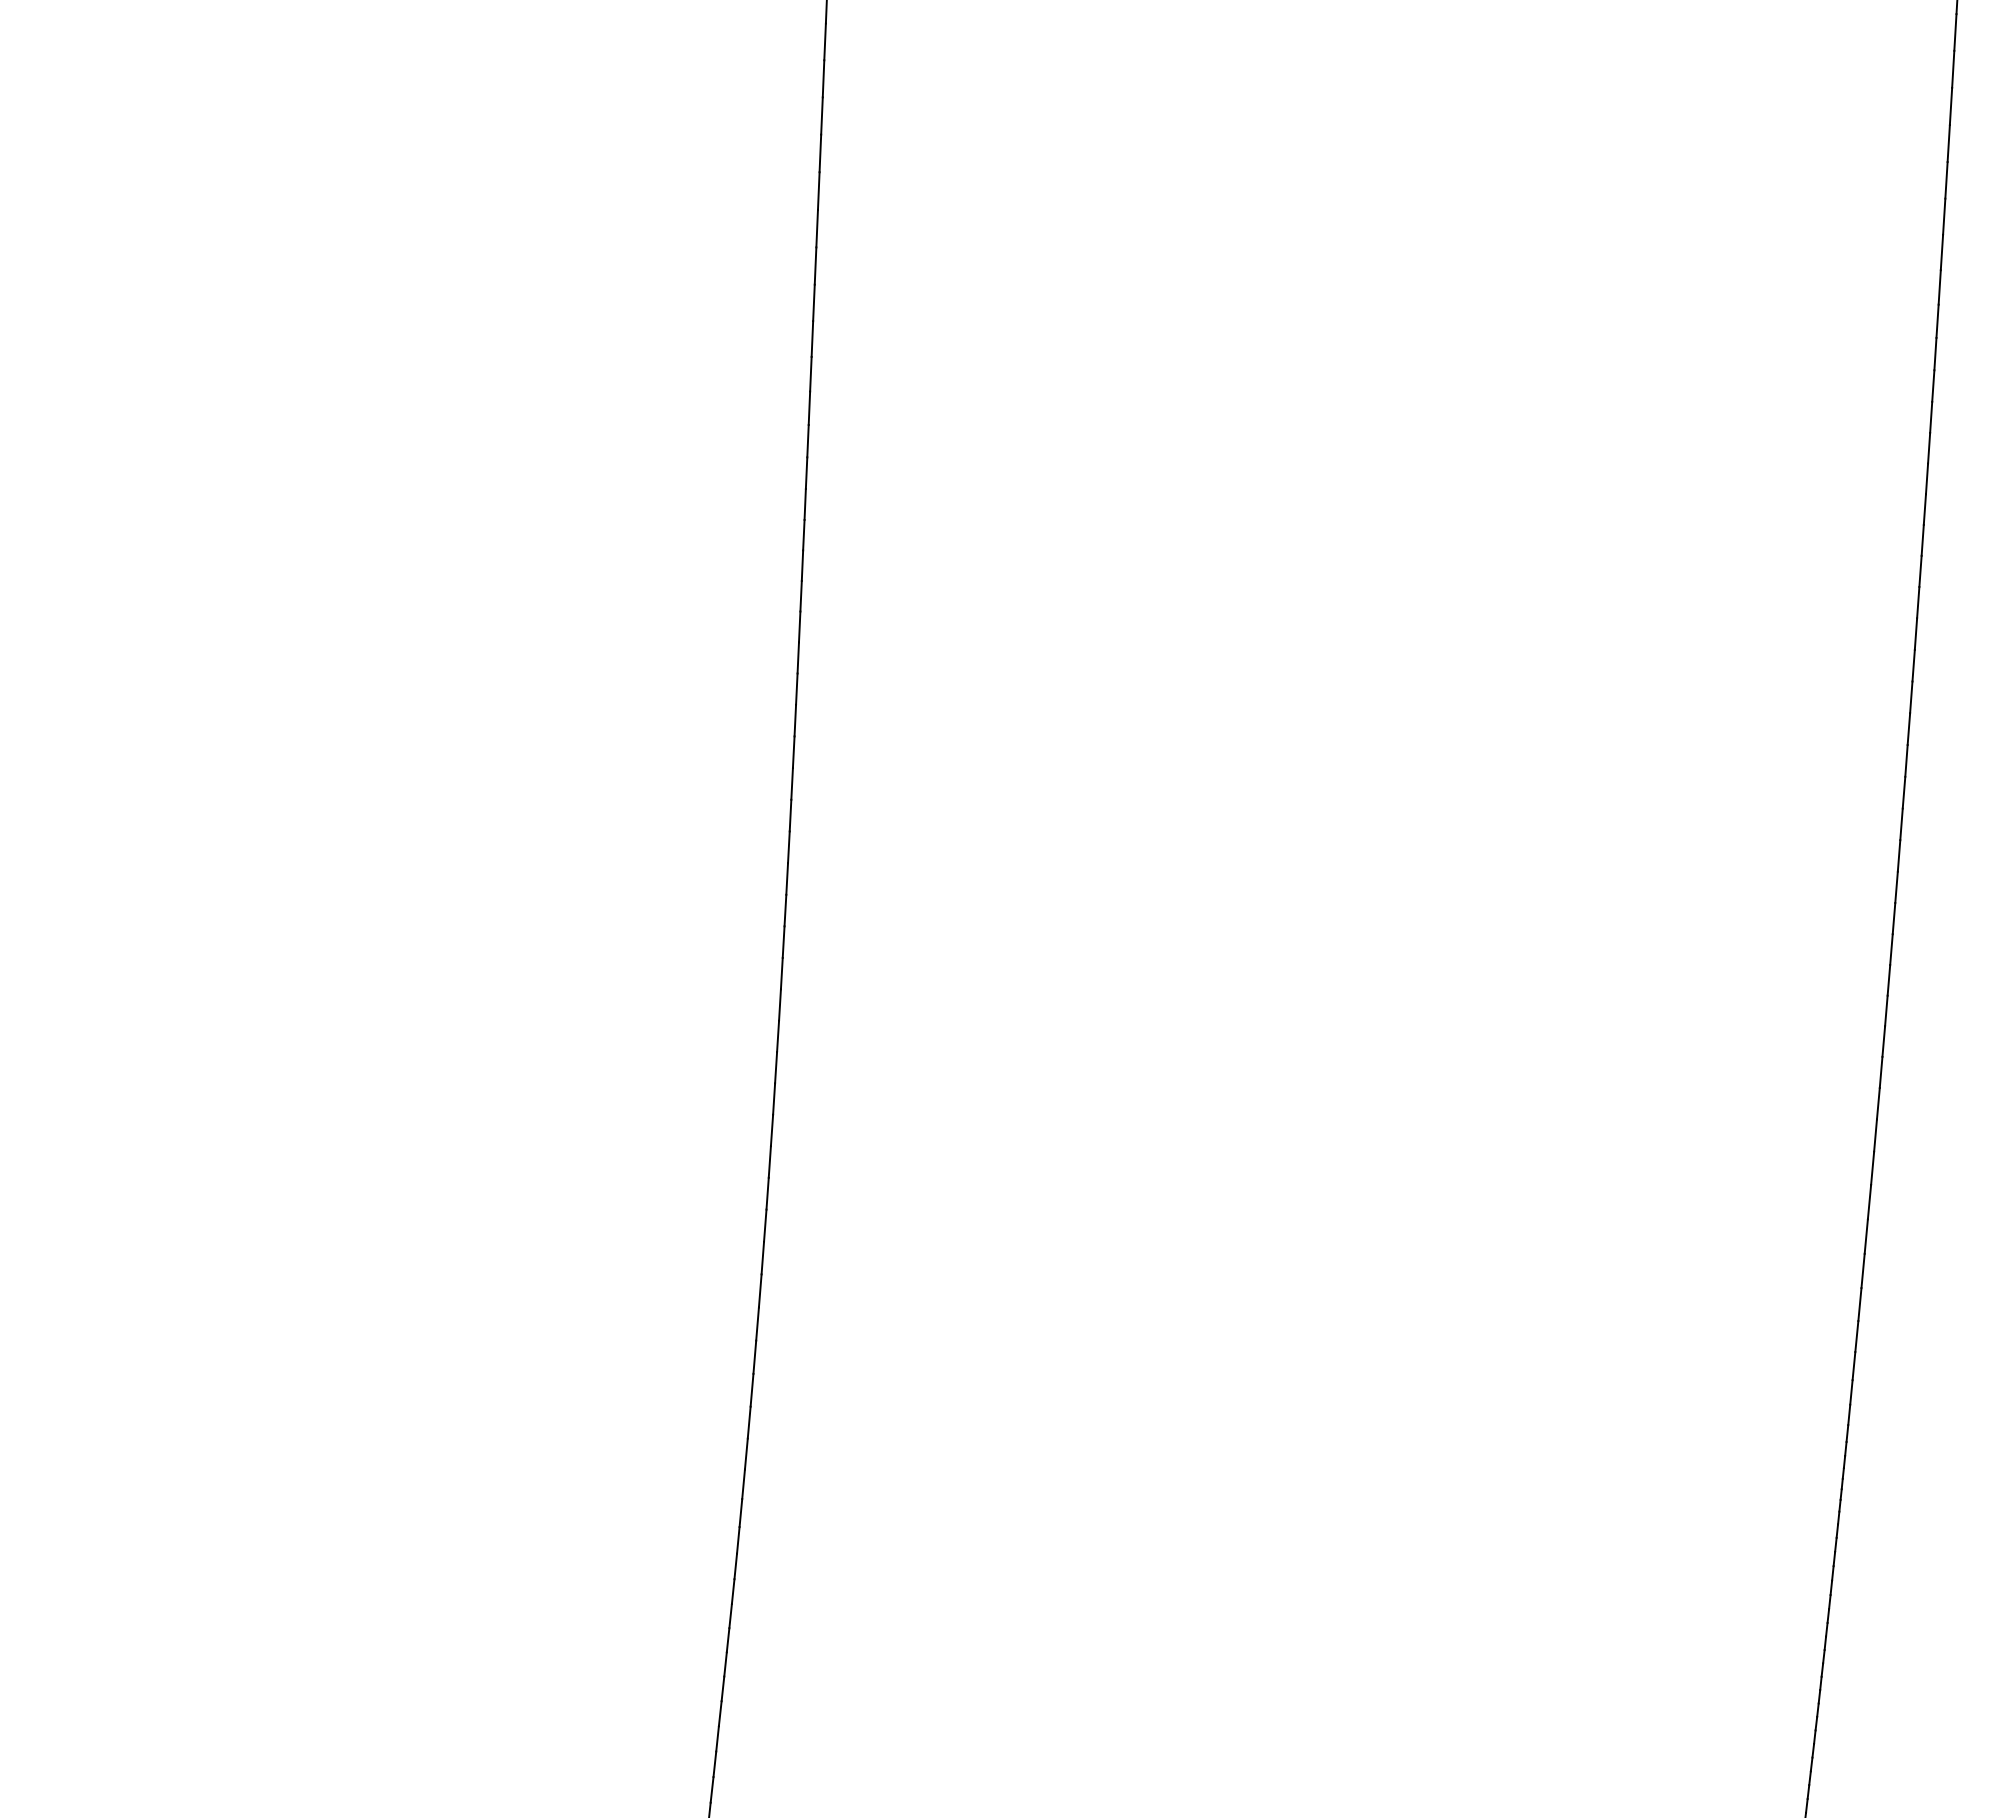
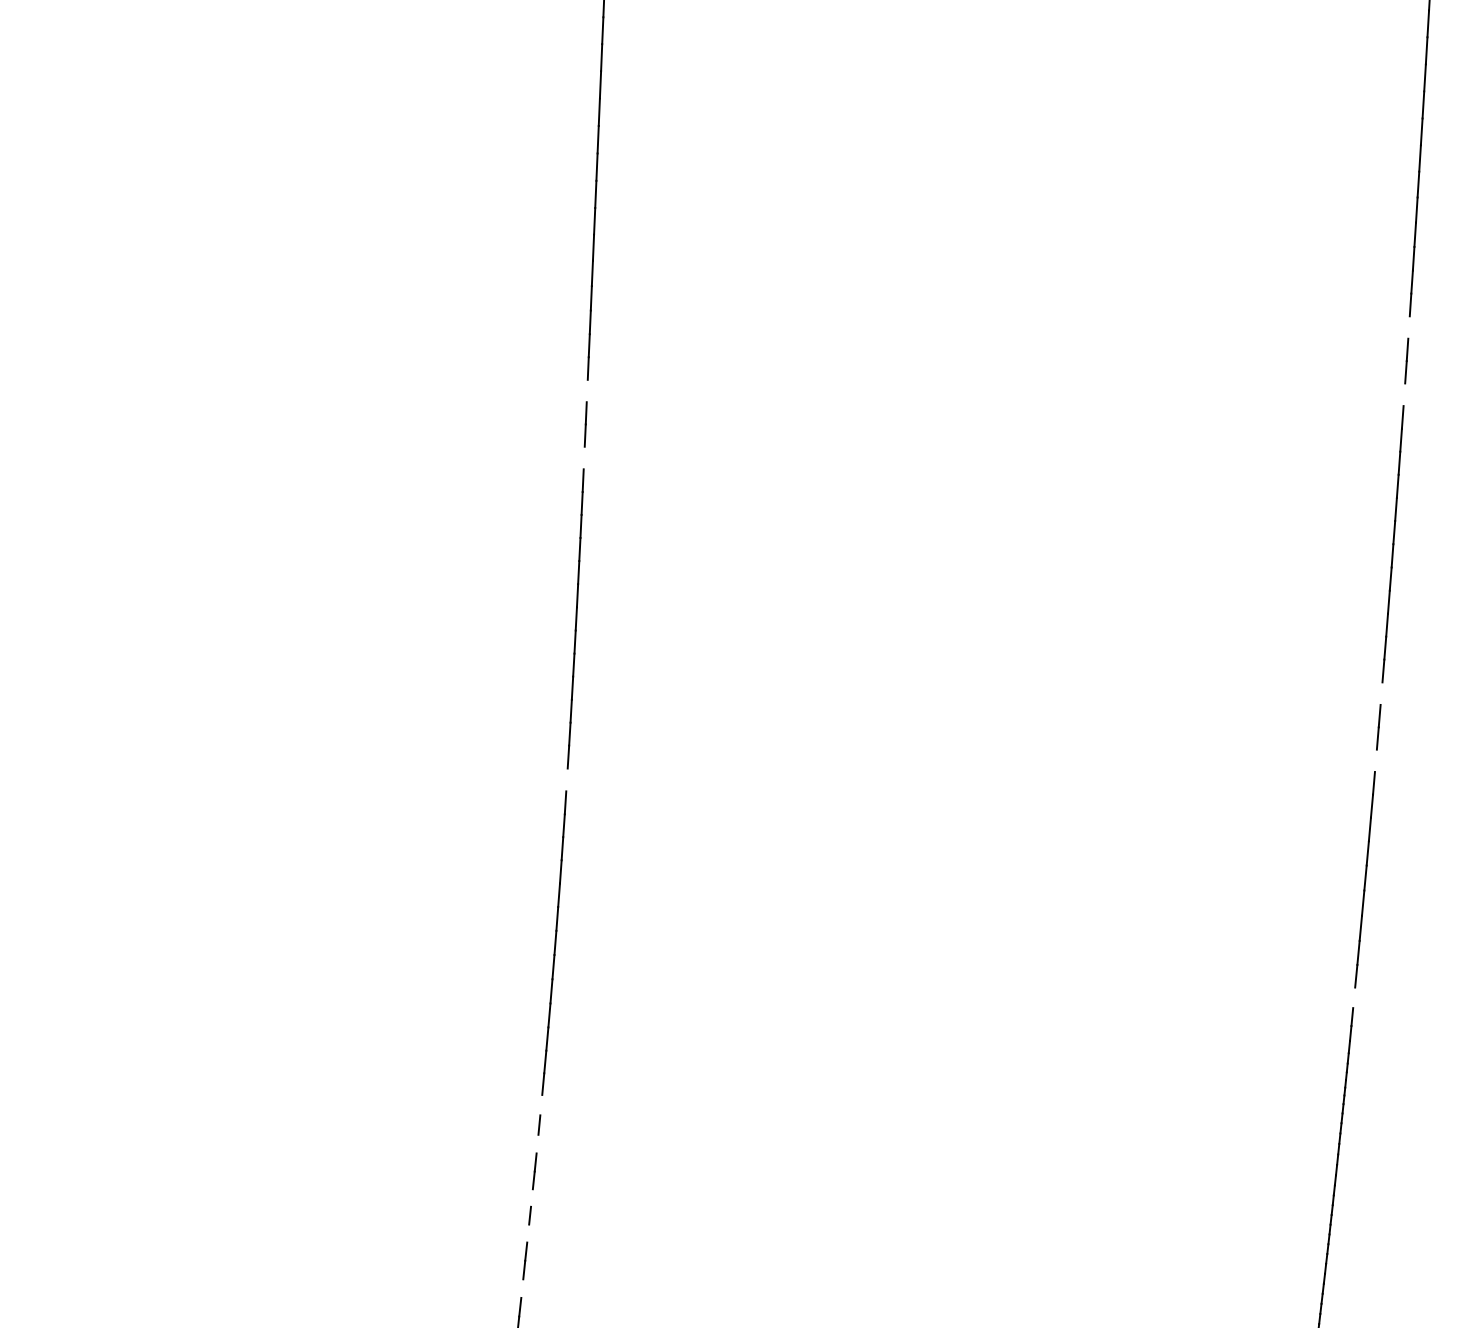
line: (1929, 447) -> (1409, 326), removed
line: (803, 534) -> (587, 390), removed
line: (1922, 539) -> (1404, 394), removed
line: (799, 626) -> (584, 457), removed
line: (1891, 949) -> (1381, 693), removed
line: (1883, 1041) -> (1375, 760), removed
line: (776, 1067) -> (567, 779), removed
line: (1853, 1366) -> (1353, 998), removed
line: (740, 1513) -> (541, 1105), removed
line: (735, 1566) -> (537, 1144), removed
line: (727, 1640) -> (531, 1198), removed
line: (722, 1688) -> (527, 1233), removed
line: (714, 1764) -> (522, 1288), removed

